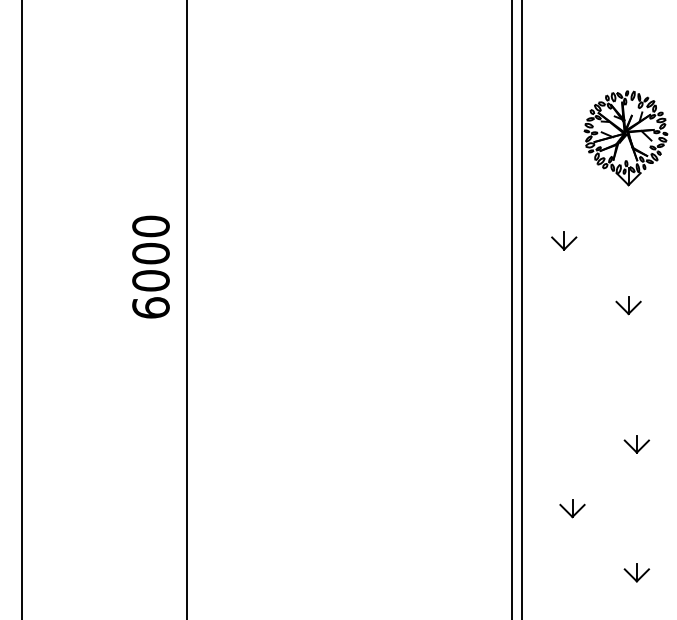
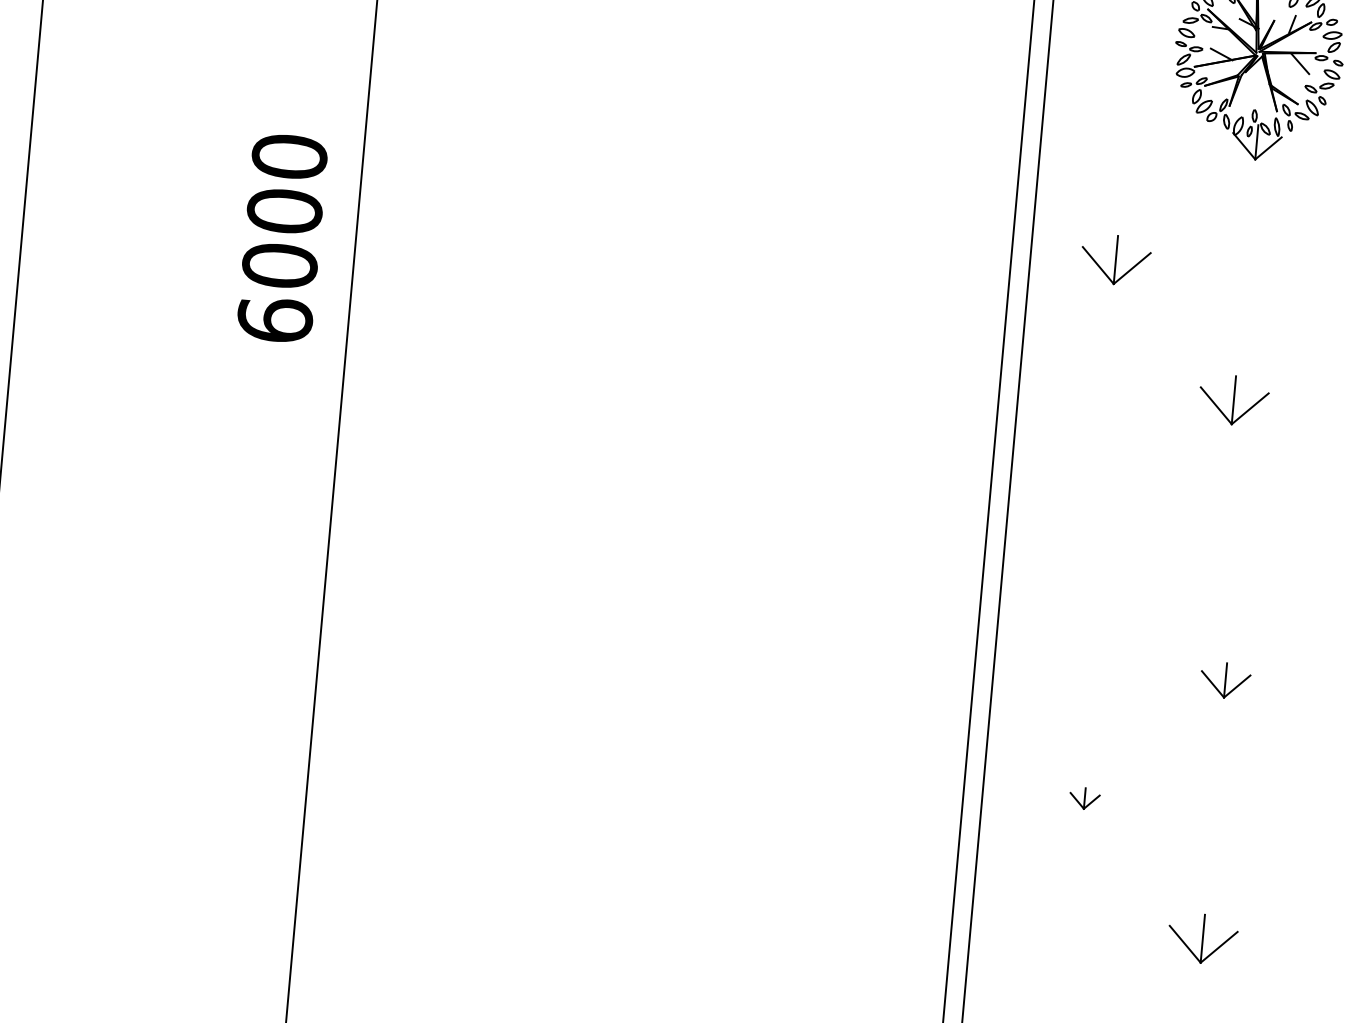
part: (564, 240) -> (1116, 258), size x1.4
part: (628, 305) -> (1233, 400), size x1.4
part: (572, 508) -> (1084, 798), size x0.6
part: (636, 572) -> (1201, 938), size x1.4

